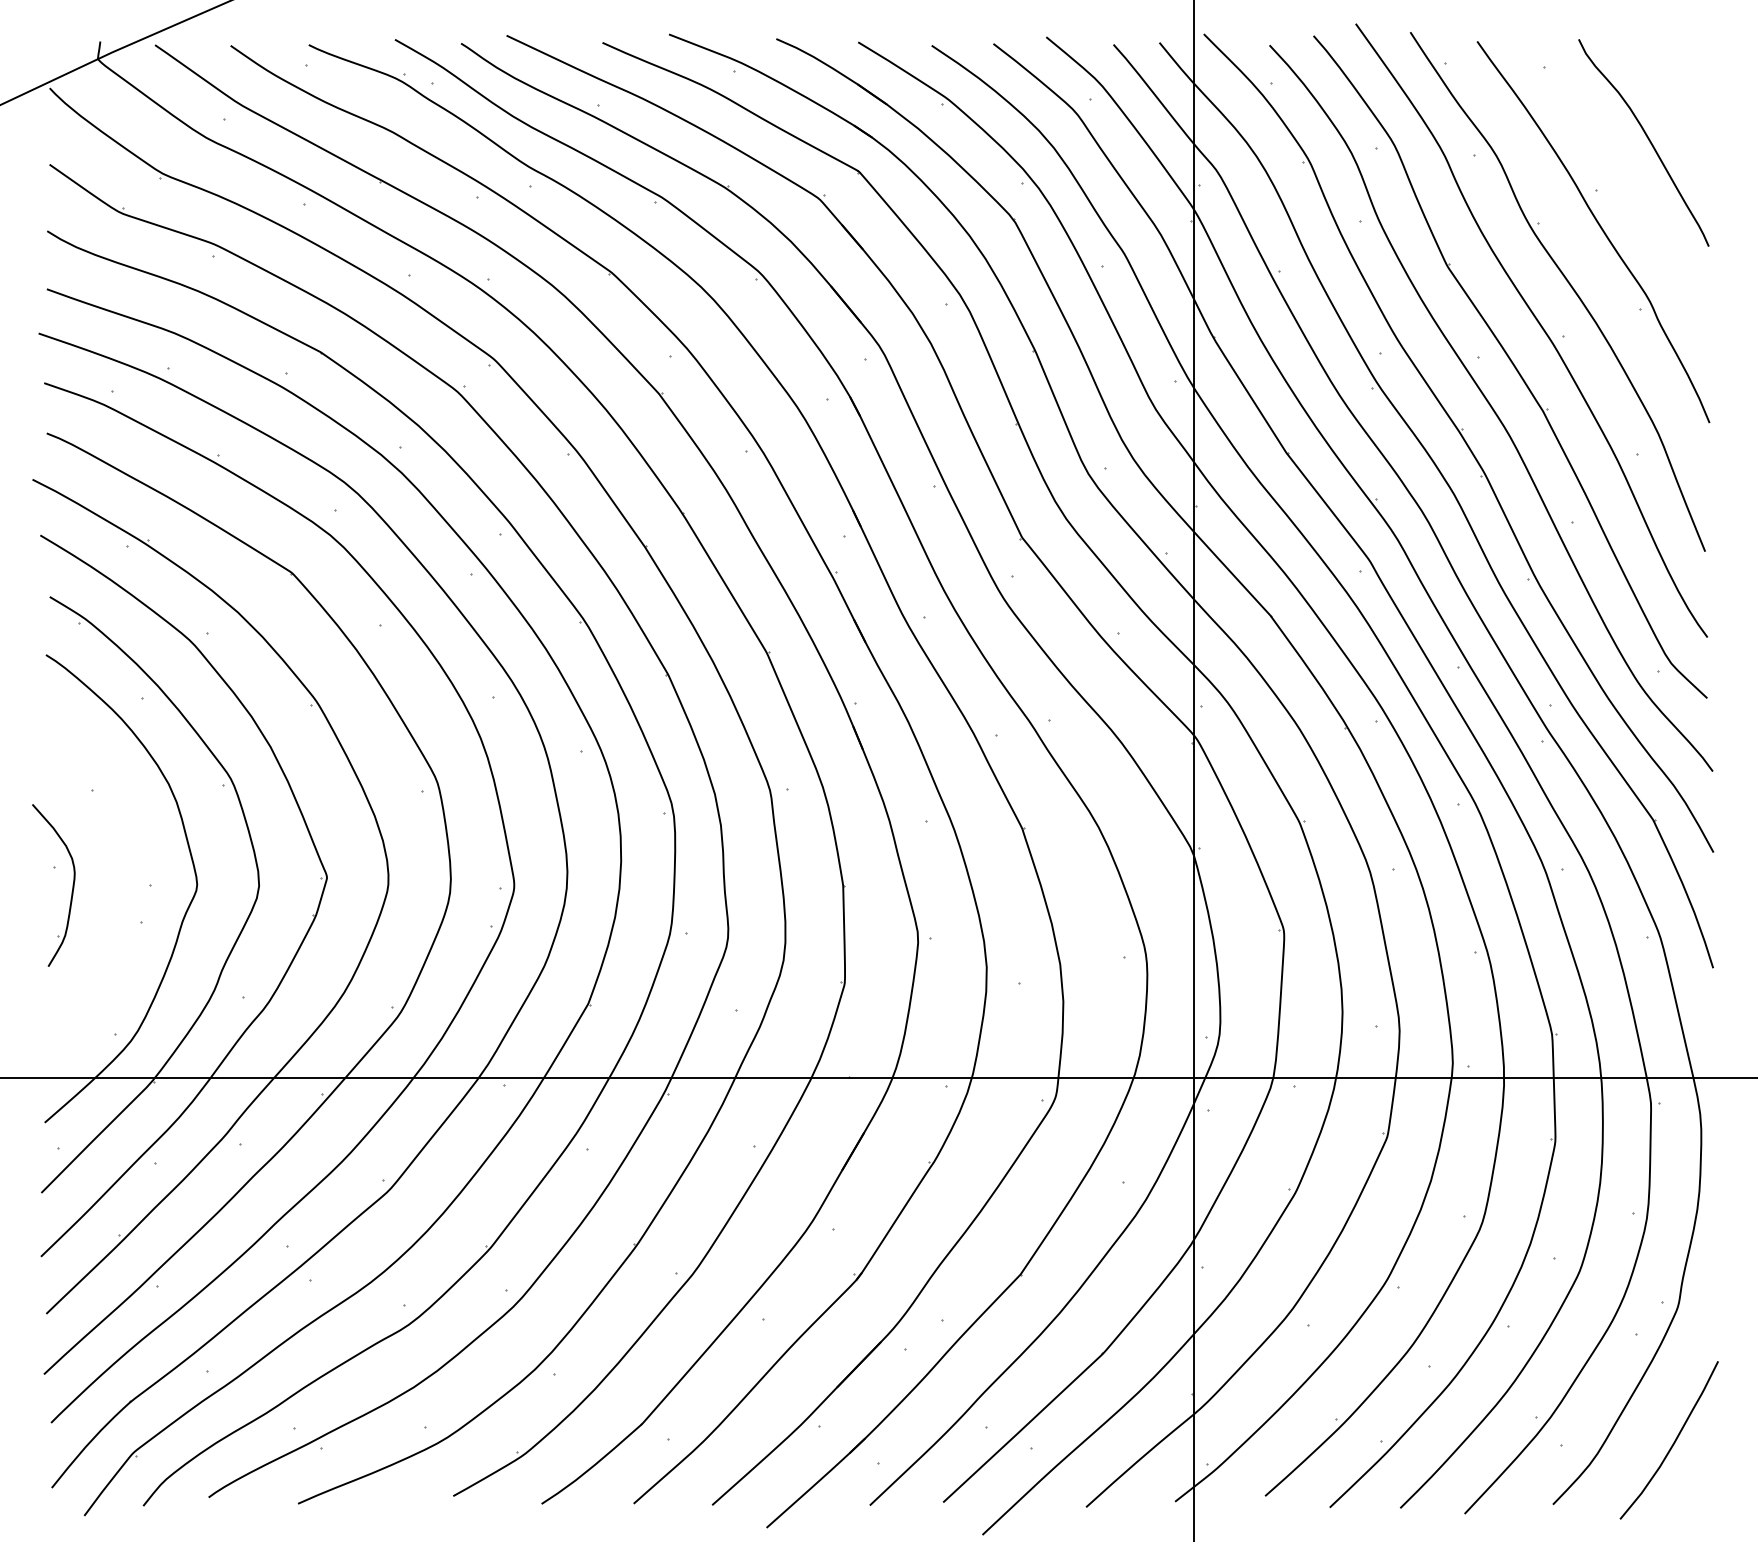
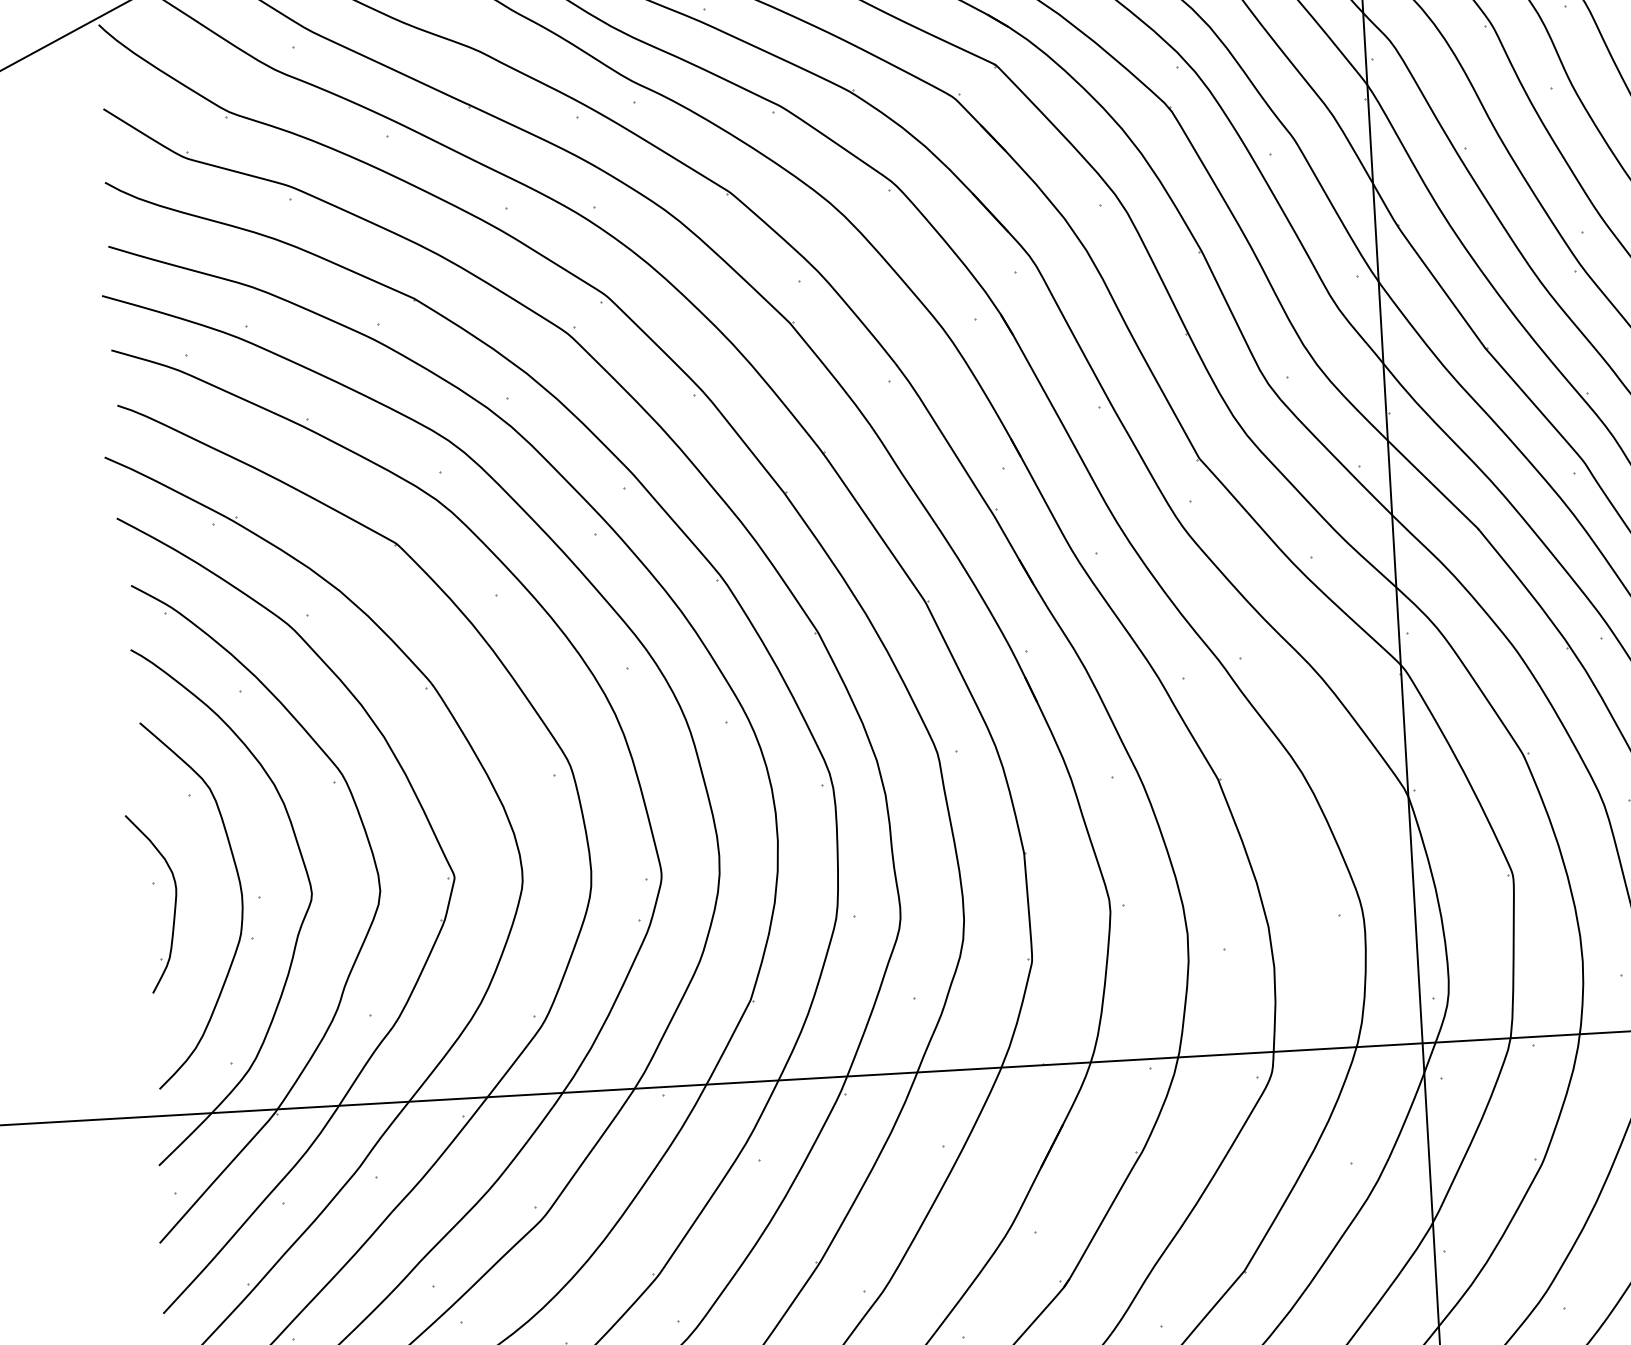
curve: (132, 880) -> (240, 893), added

